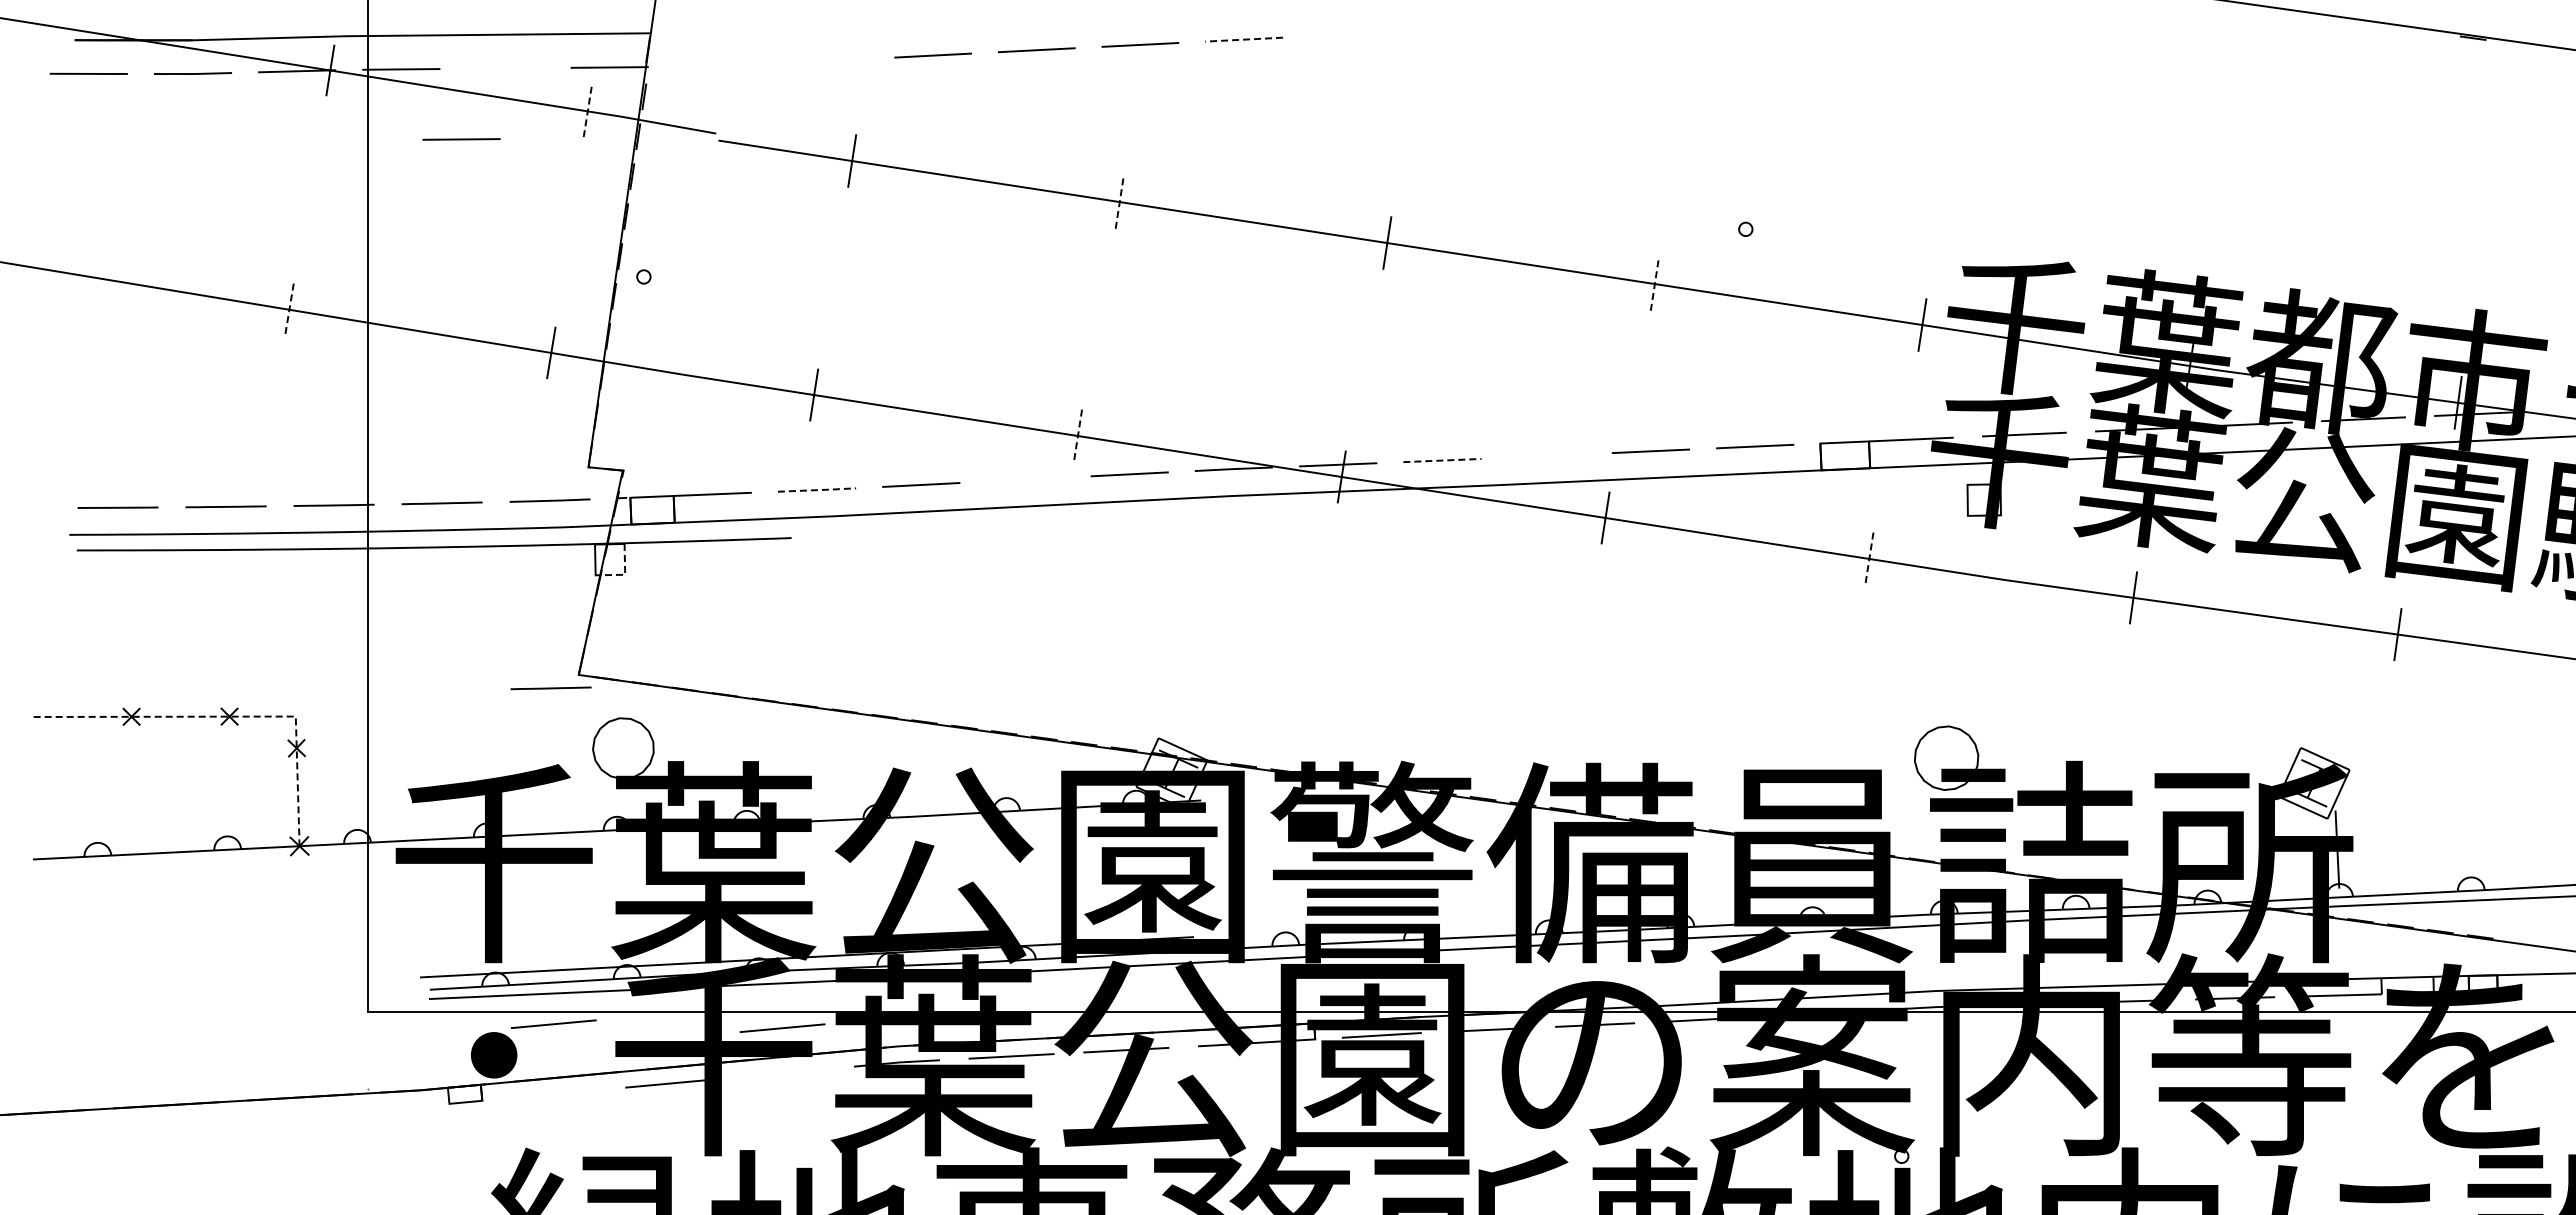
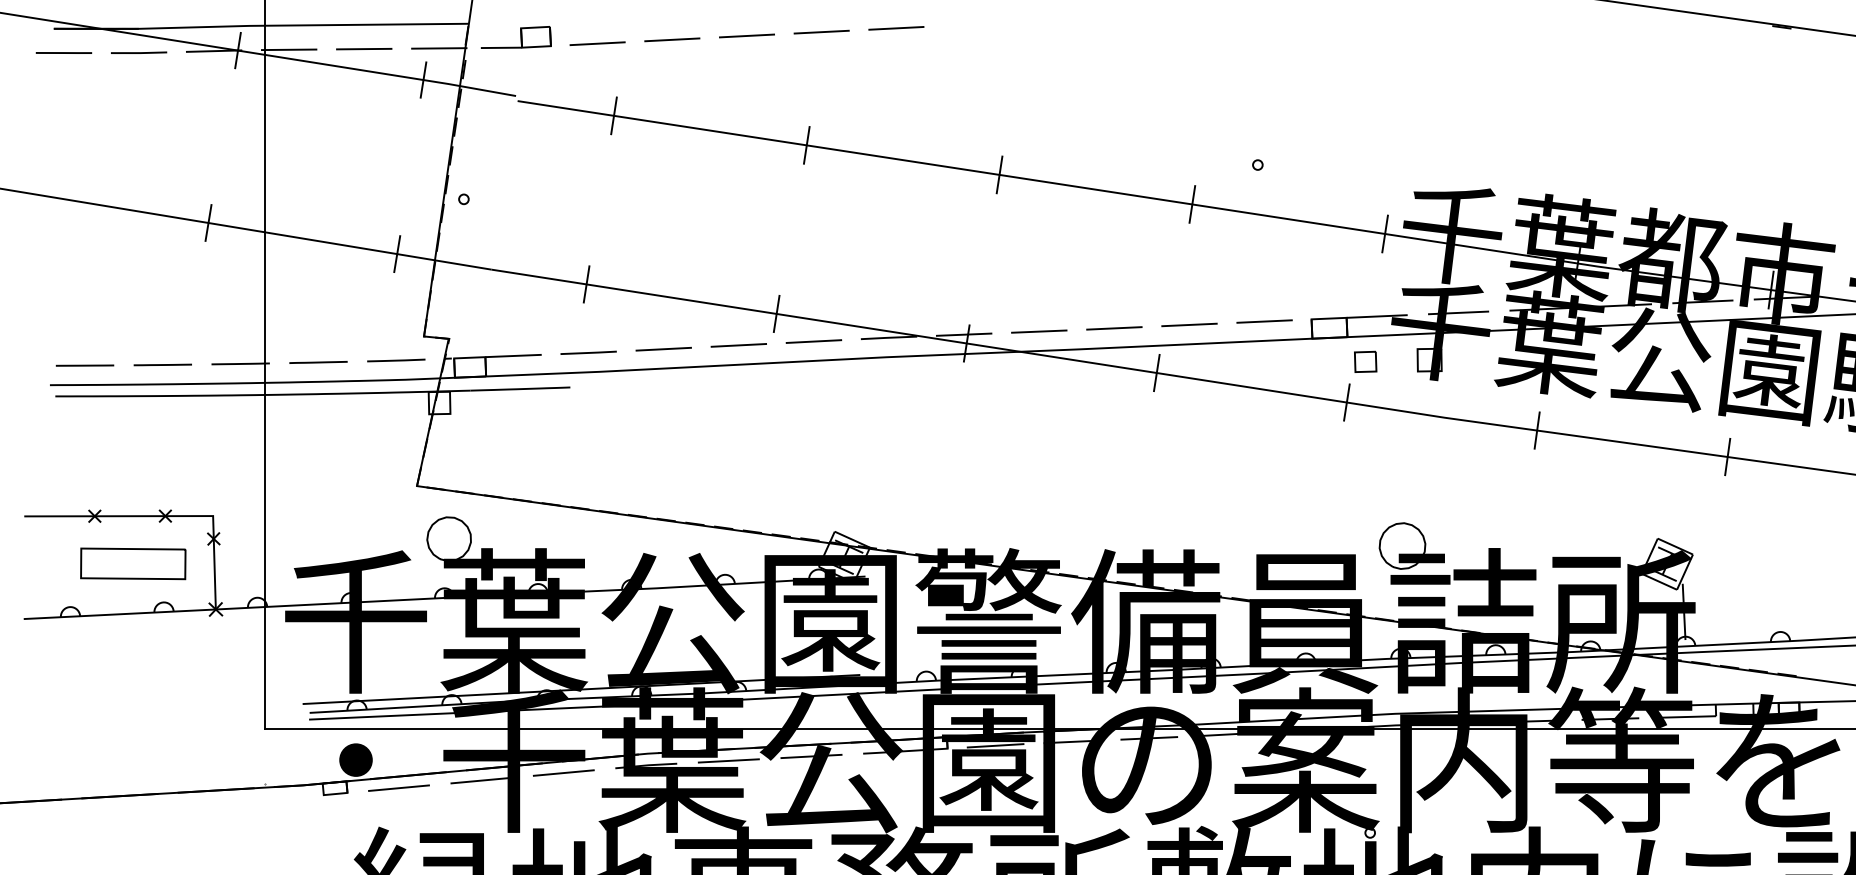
line: (1244, 39) -> (896, 28), dashed -> solid
part: (716, 51) -> (516, 36), added
line: (829, 60) -> (597, 43), added
line: (587, 110) -> (423, 79), dashed -> solid
line: (461, 139) -> (364, 49), moved
line: (1119, 201) -> (806, 144), dashed -> solid
line: (1654, 283) -> (1192, 204), dashed -> solid
line: (289, 309) -> (208, 222), dashed -> solid
line: (1077, 436) -> (776, 314), dashed -> solid
line: (1546, 455) -> (1114, 327), added
line: (1442, 460) -> (1039, 331), dashed -> solid
line: (1025, 479) -> (738, 345), added
line: (818, 490) -> (589, 353), dashed -> solid
part: (1895, 502) -> (1365, 361), added
line: (1869, 558) -> (1346, 402), dashed -> solid
line: (625, 572) -> (450, 412), dashed -> solid
line: (550, 688) -> (396, 495), removed
line: (230, 716) -> (166, 516), dashed -> solid
part: (184, 782) -> (132, 563), added
line: (553, 1023) -> (398, 787), moved
line: (782, 1027) -> (563, 772), moved

